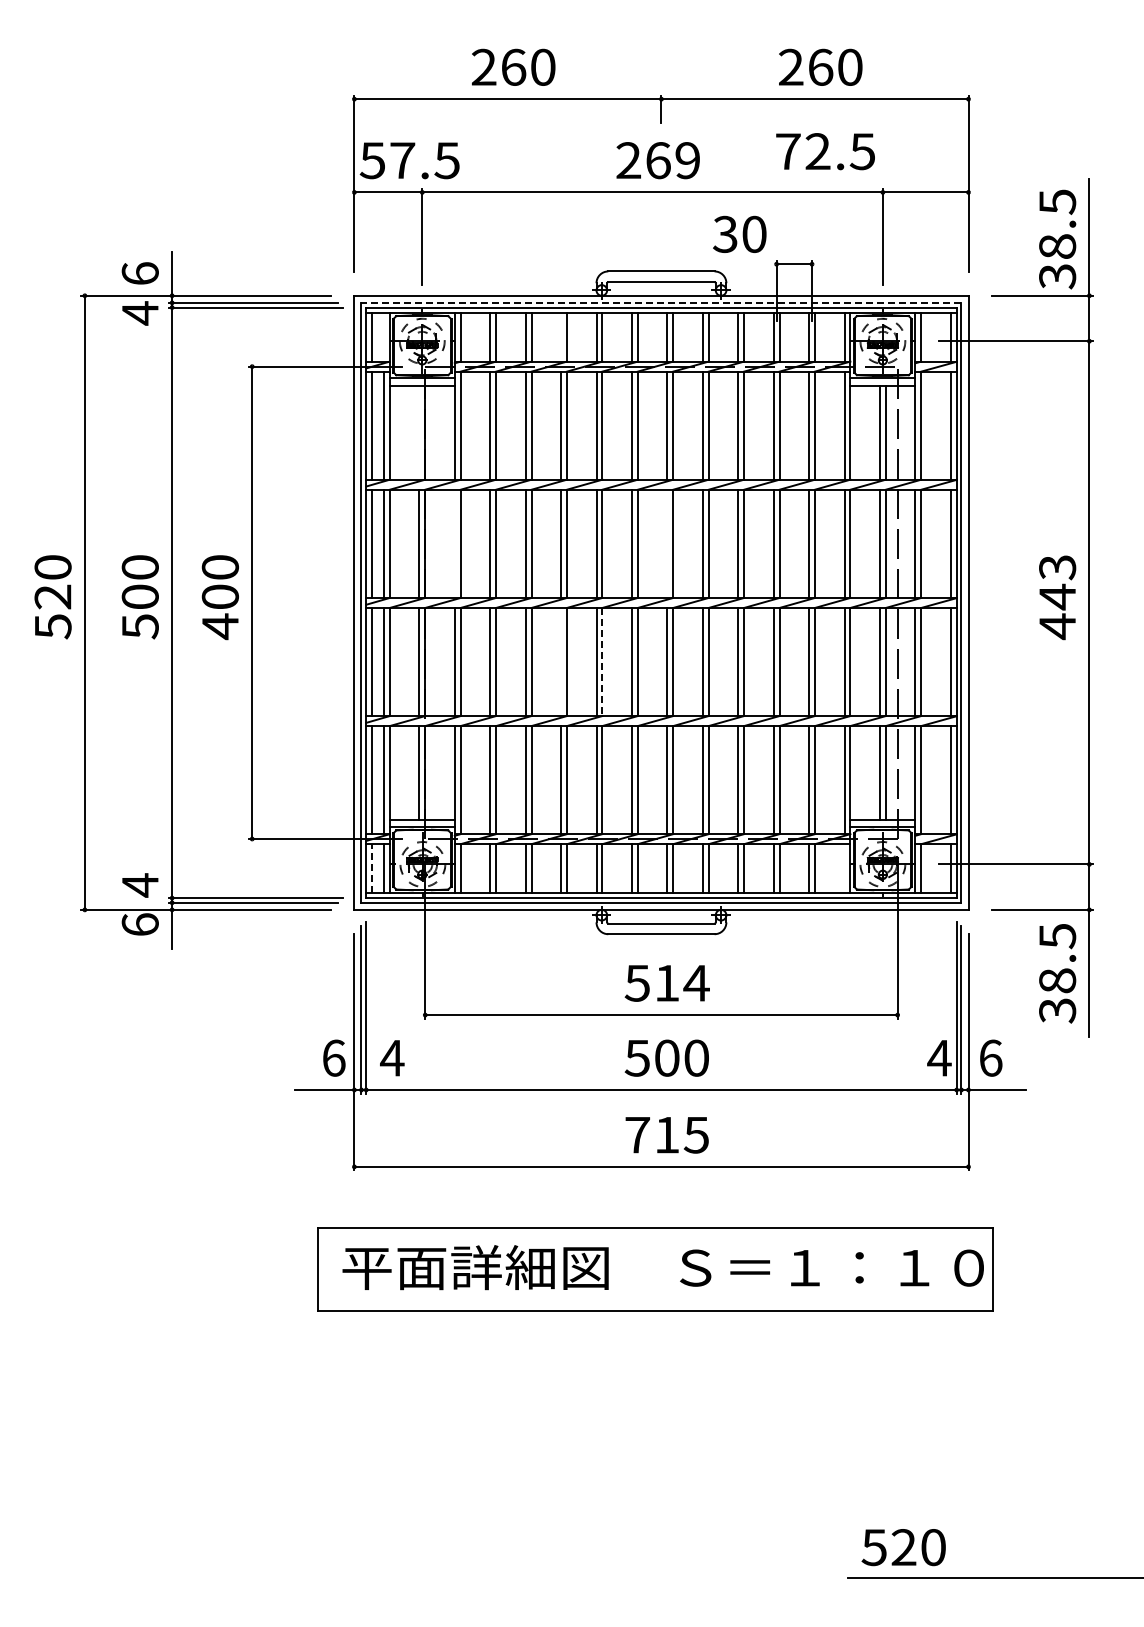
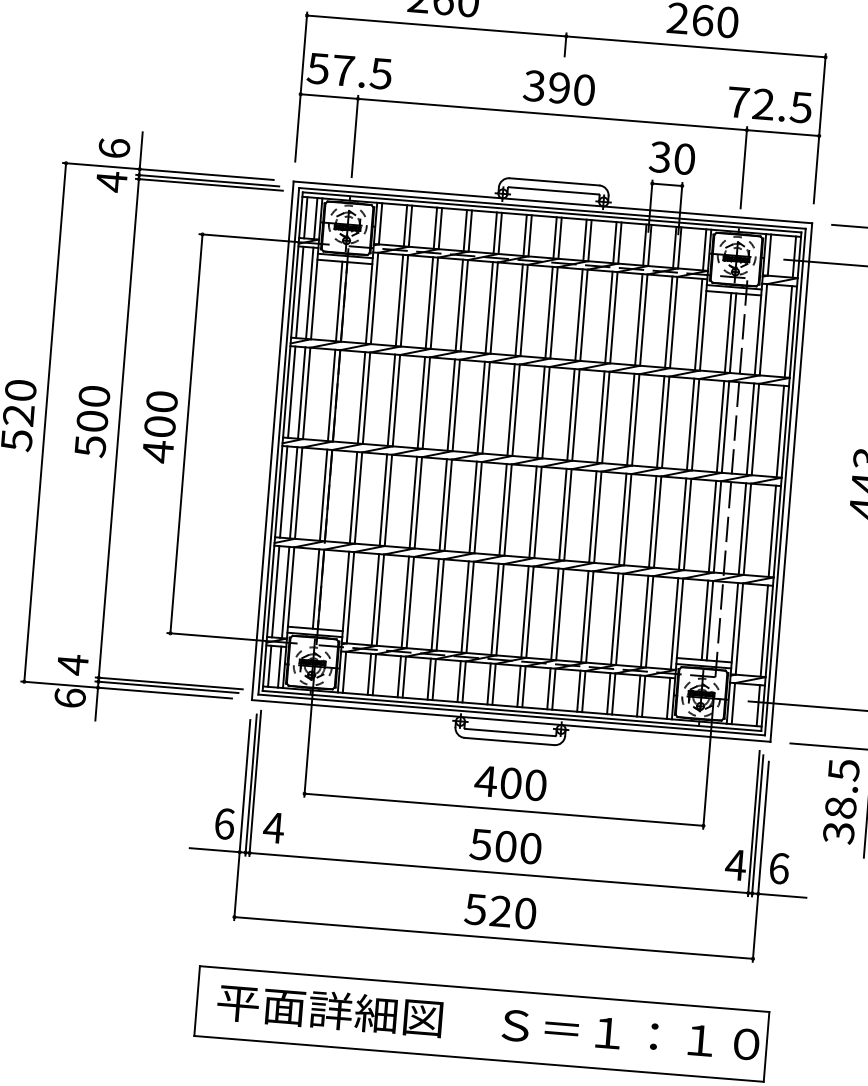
text: (825, 151) -> (769, 104), moved
text: (658, 160) -> (559, 87), 269 -> 390
text: (739, 233) -> (672, 157), moved
line: (661, 302) -> (552, 208), dashed -> solid
line: (383, 336) -> (315, 217), added
line: (561, 336) -> (465, 230), added
line: (419, 432) -> (339, 301), added
line: (454, 543) -> (361, 397), added
line: (667, 543) -> (541, 412), added
line: (561, 661) -> (443, 504), added
line: (602, 662) -> (478, 508), dashed -> solid
line: (372, 867) -> (270, 665), dashed -> solid
line: (844, 868) -> (668, 698), added
text: (666, 982) -> (510, 782), 514 -> 400
text: (666, 1134) -> (500, 910), 715 -> 520

